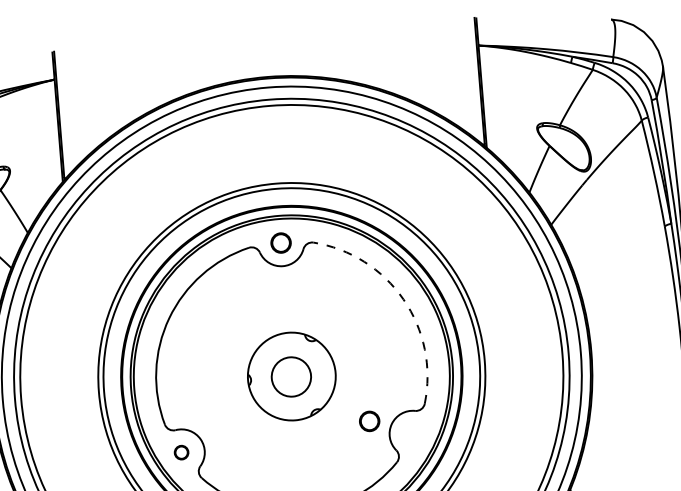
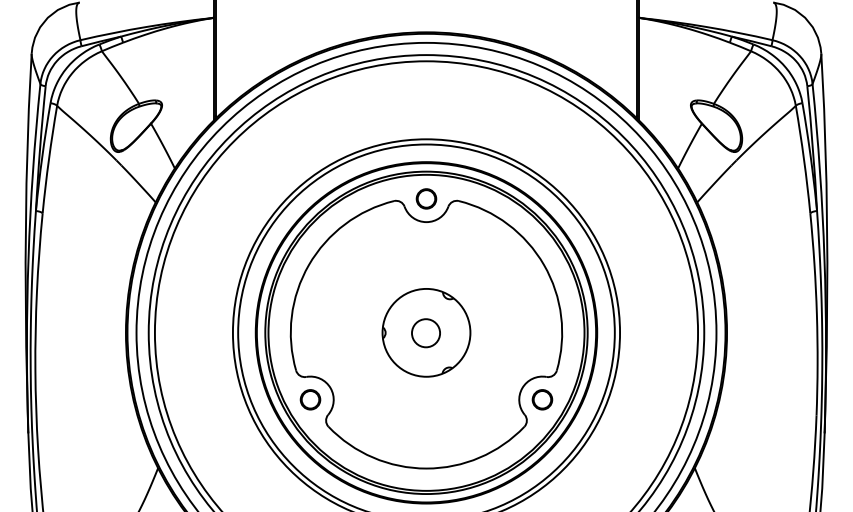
arc: (404, 299) -> (544, 265), dashed -> solid
circle: (290, 377) -> (425, 333), size x0.71
part: (369, 421) -> (542, 399), moved
part: (181, 452) -> (310, 399), size x1.43

